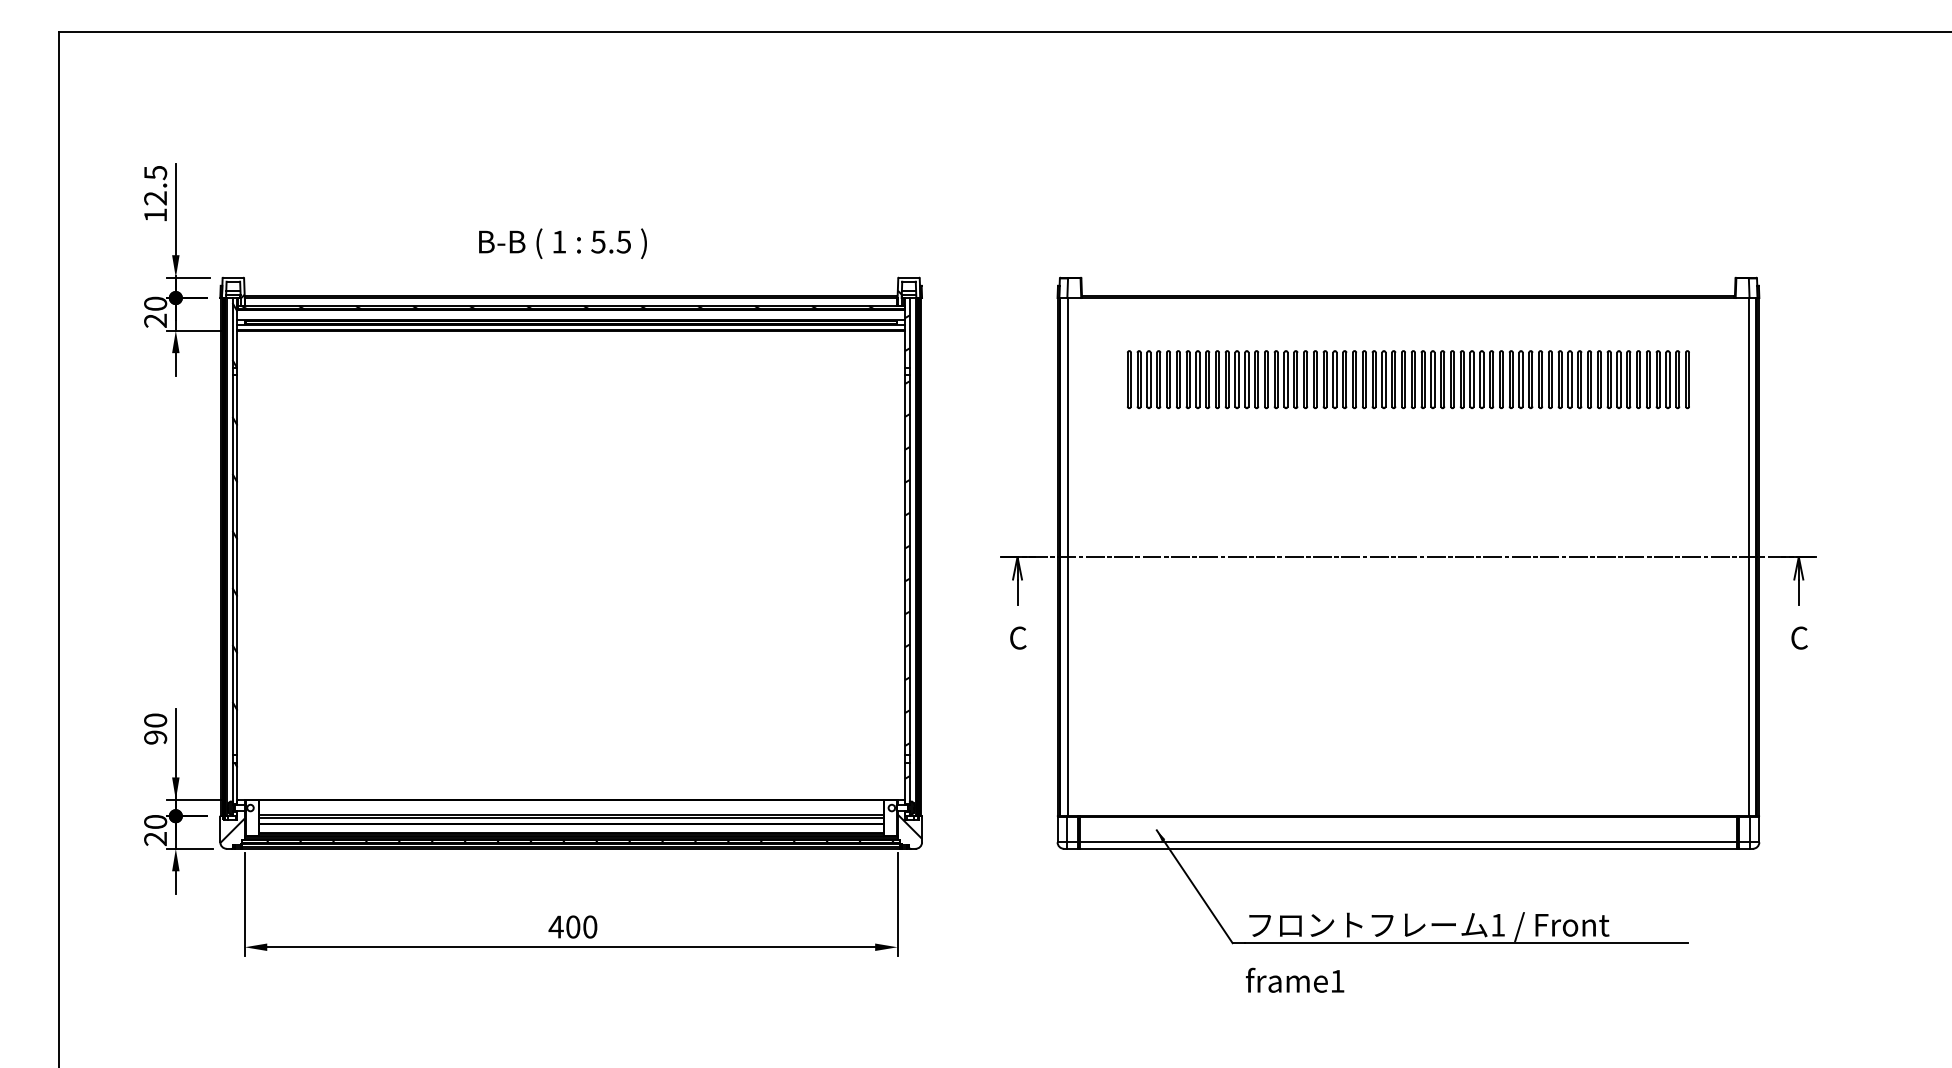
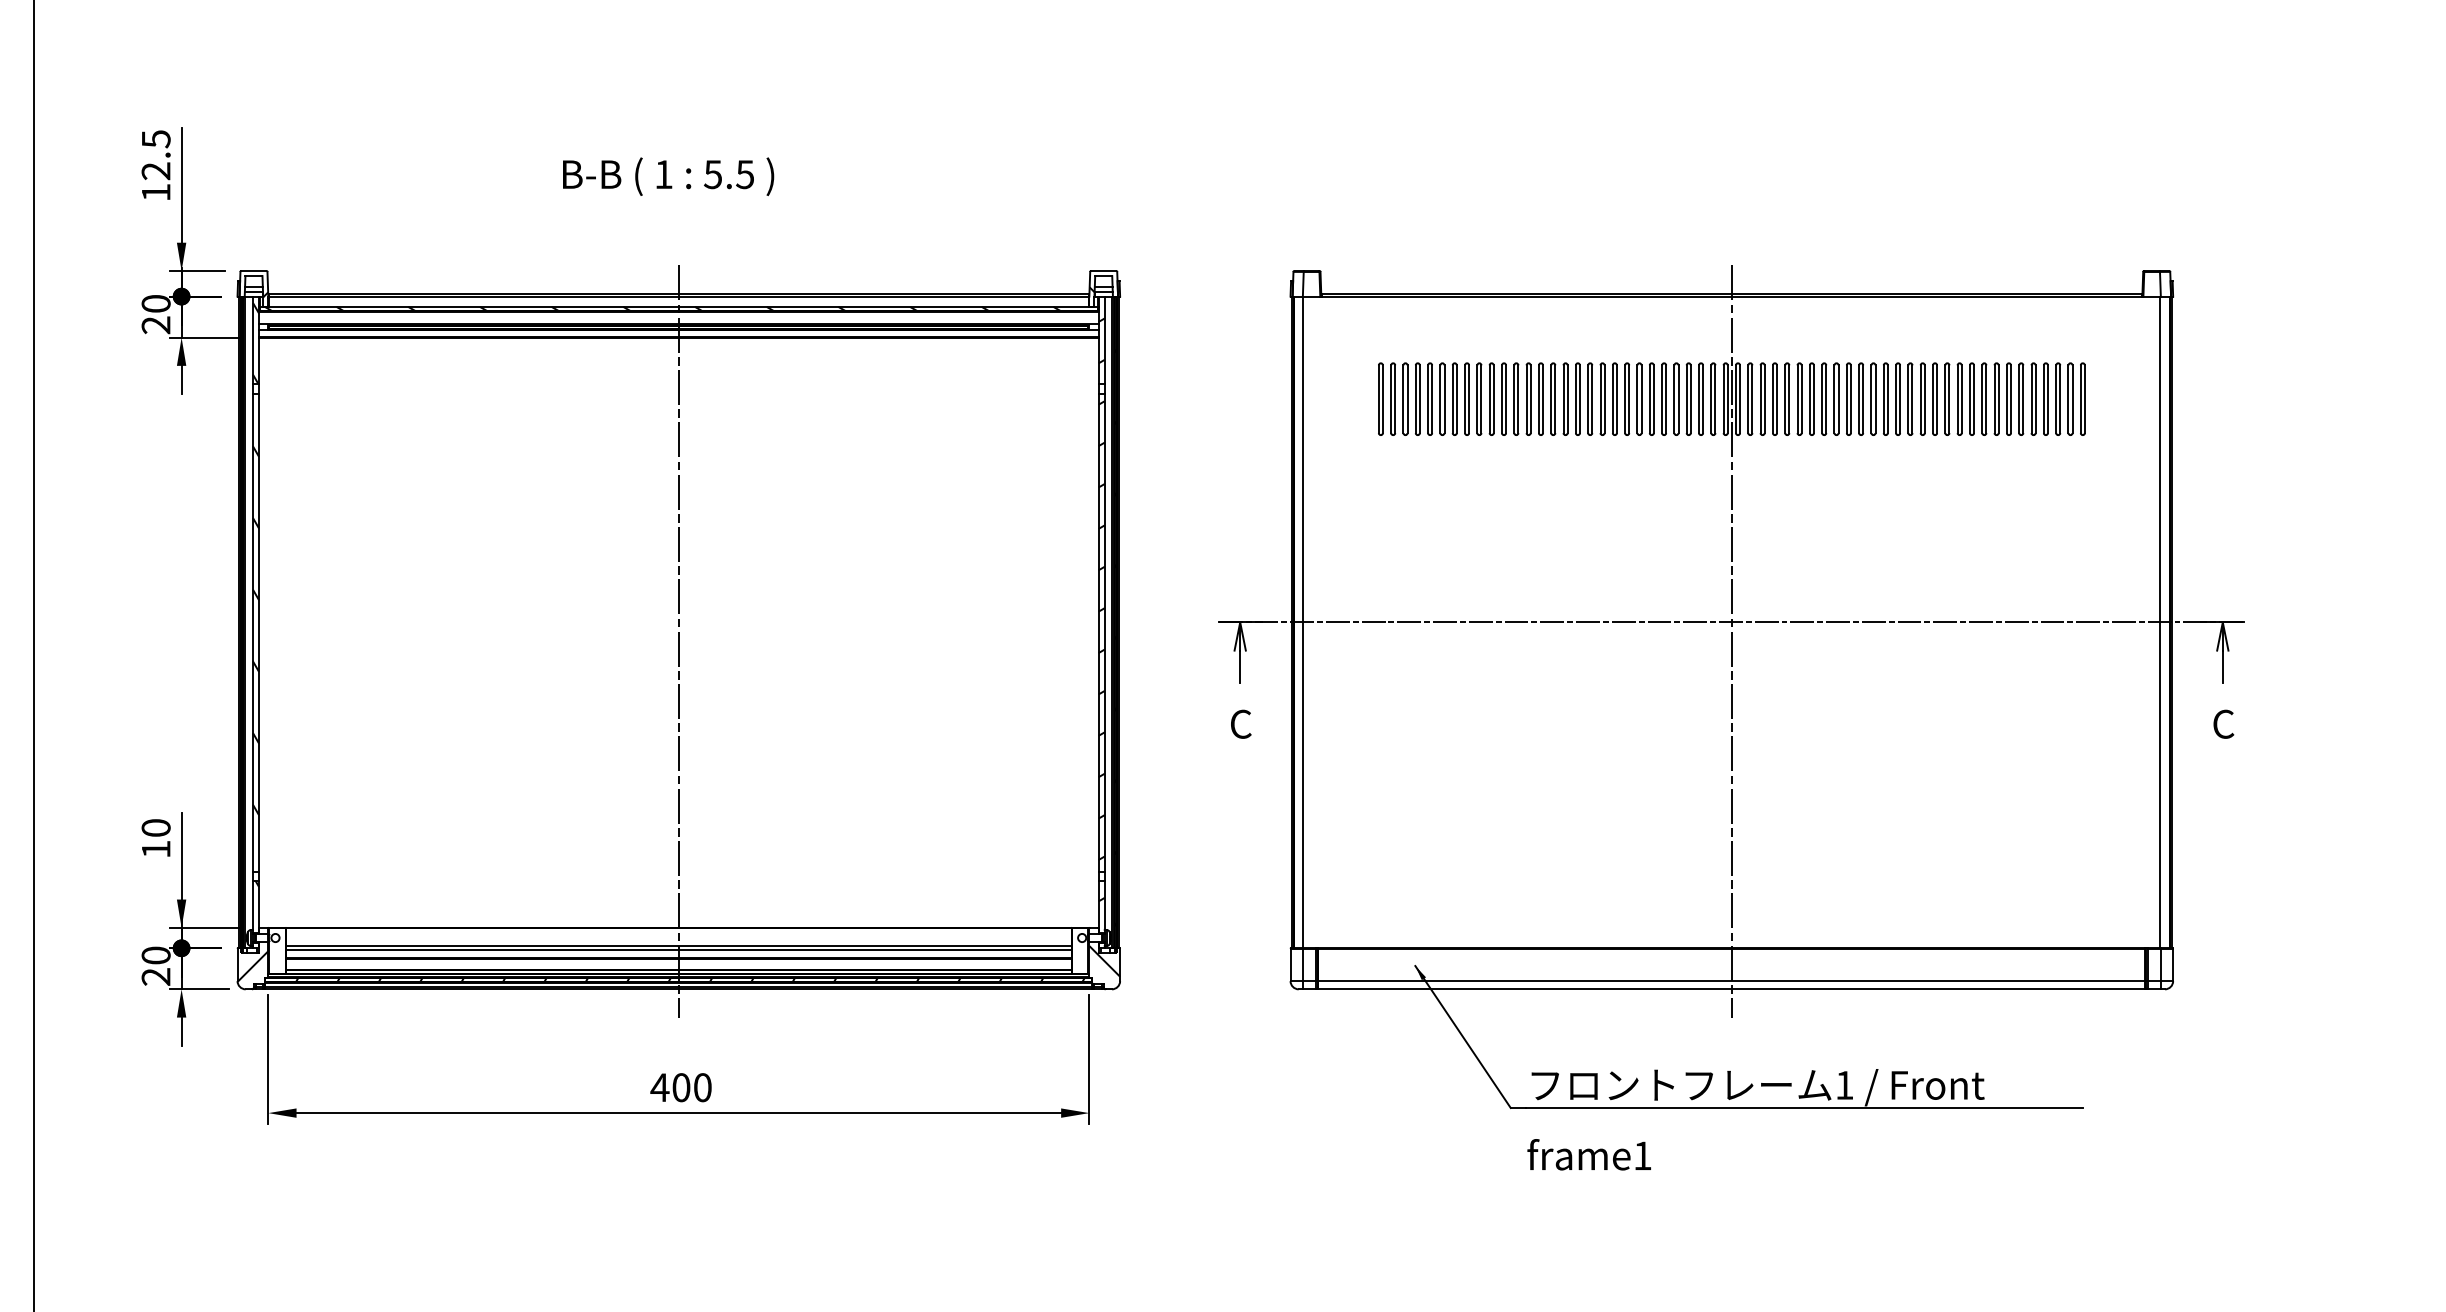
text: (562, 243) -> (667, 176), moved
line: (571, 572) -> (679, 641), added
line: (1408, 572) -> (1731, 641), added
text: (155, 737) -> (156, 849), 90 -> 10

